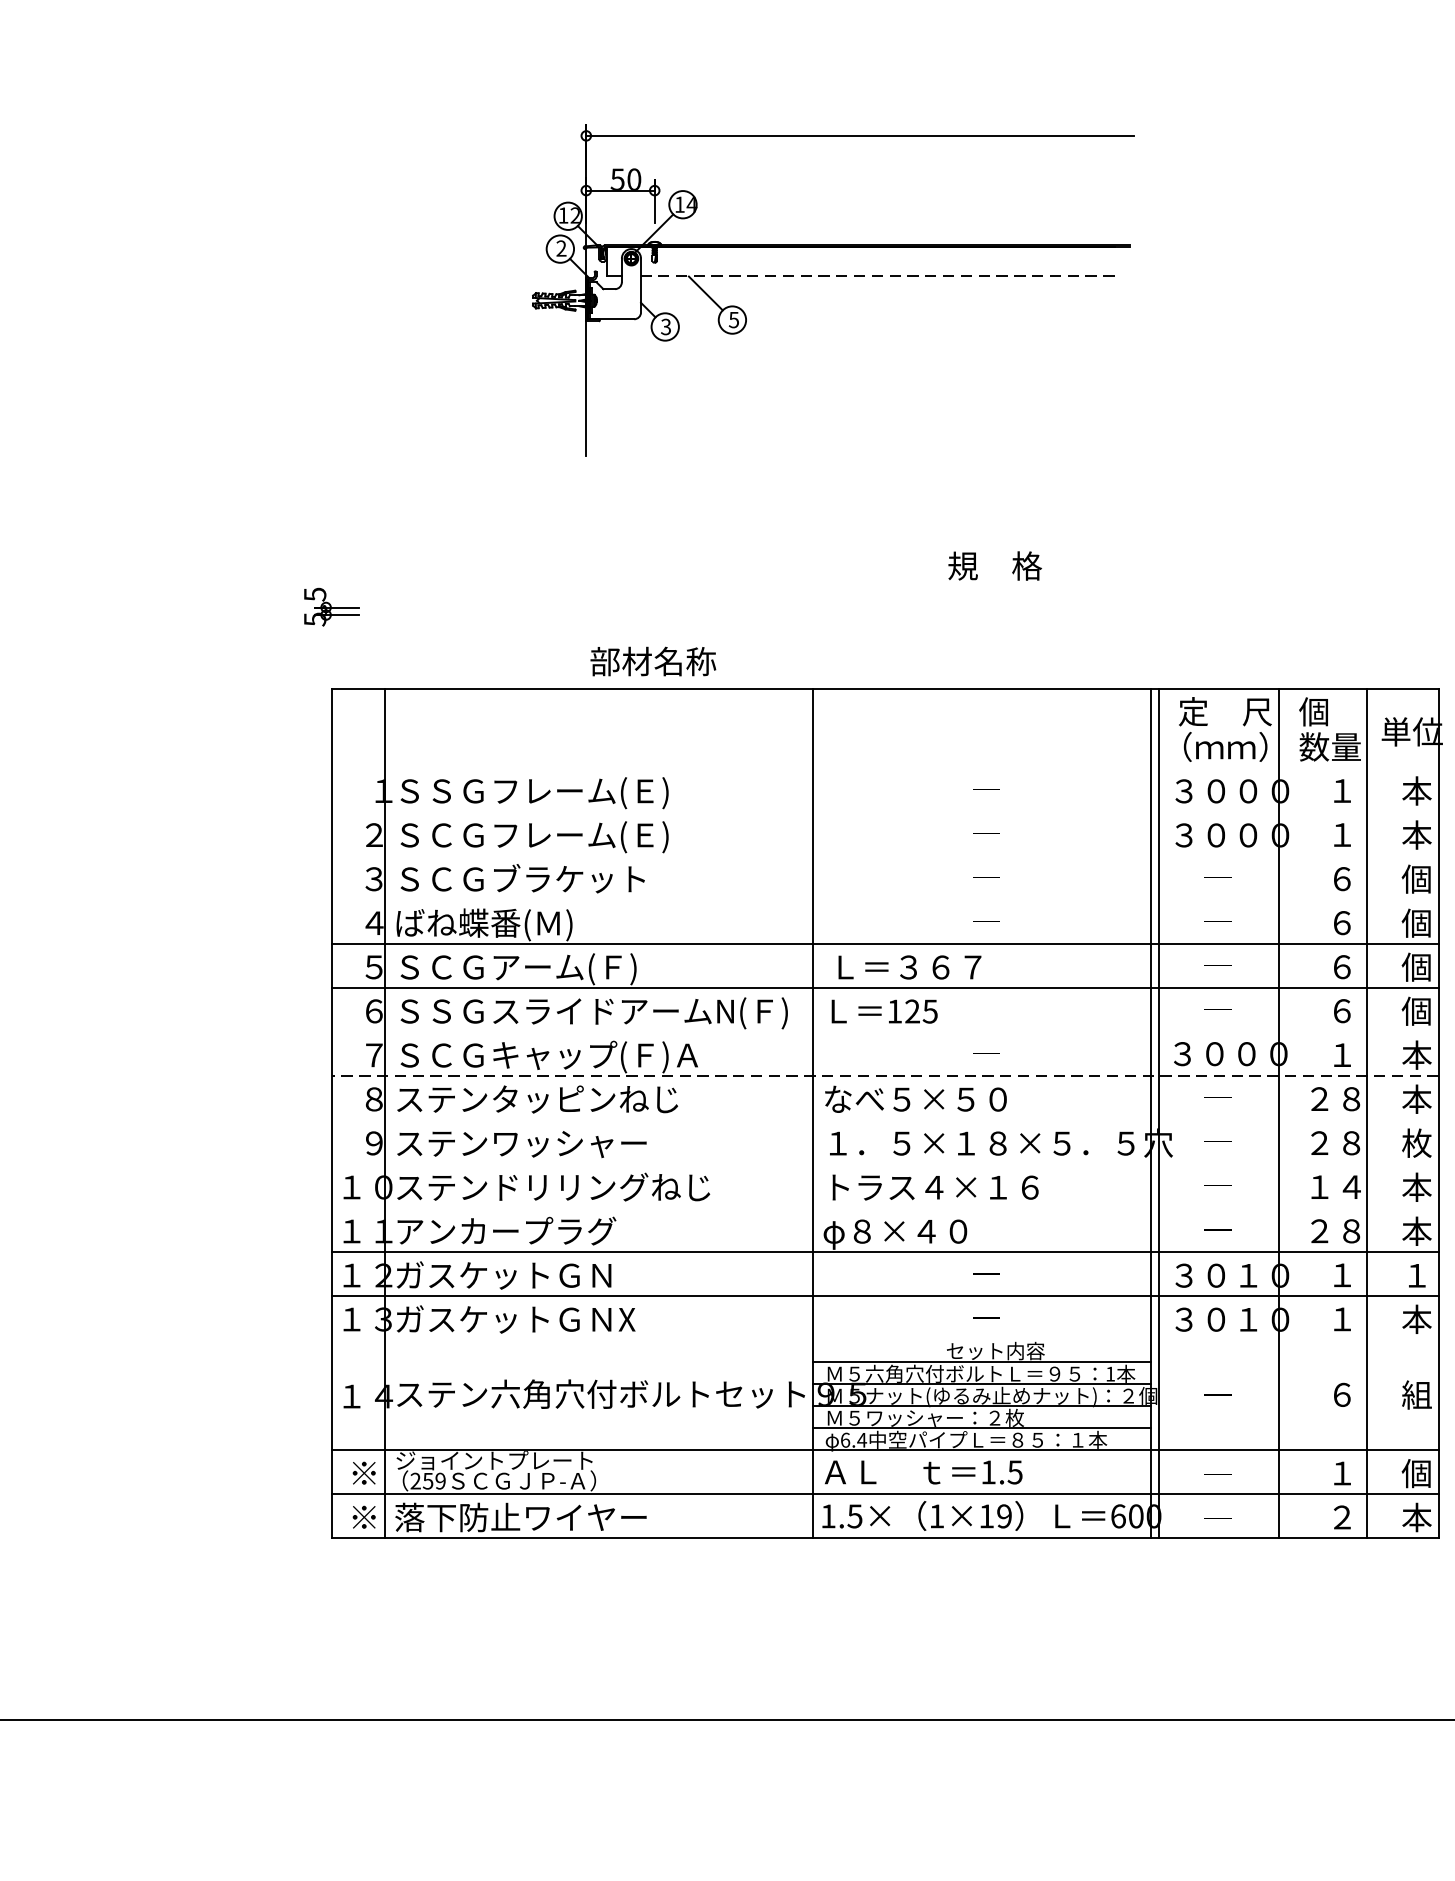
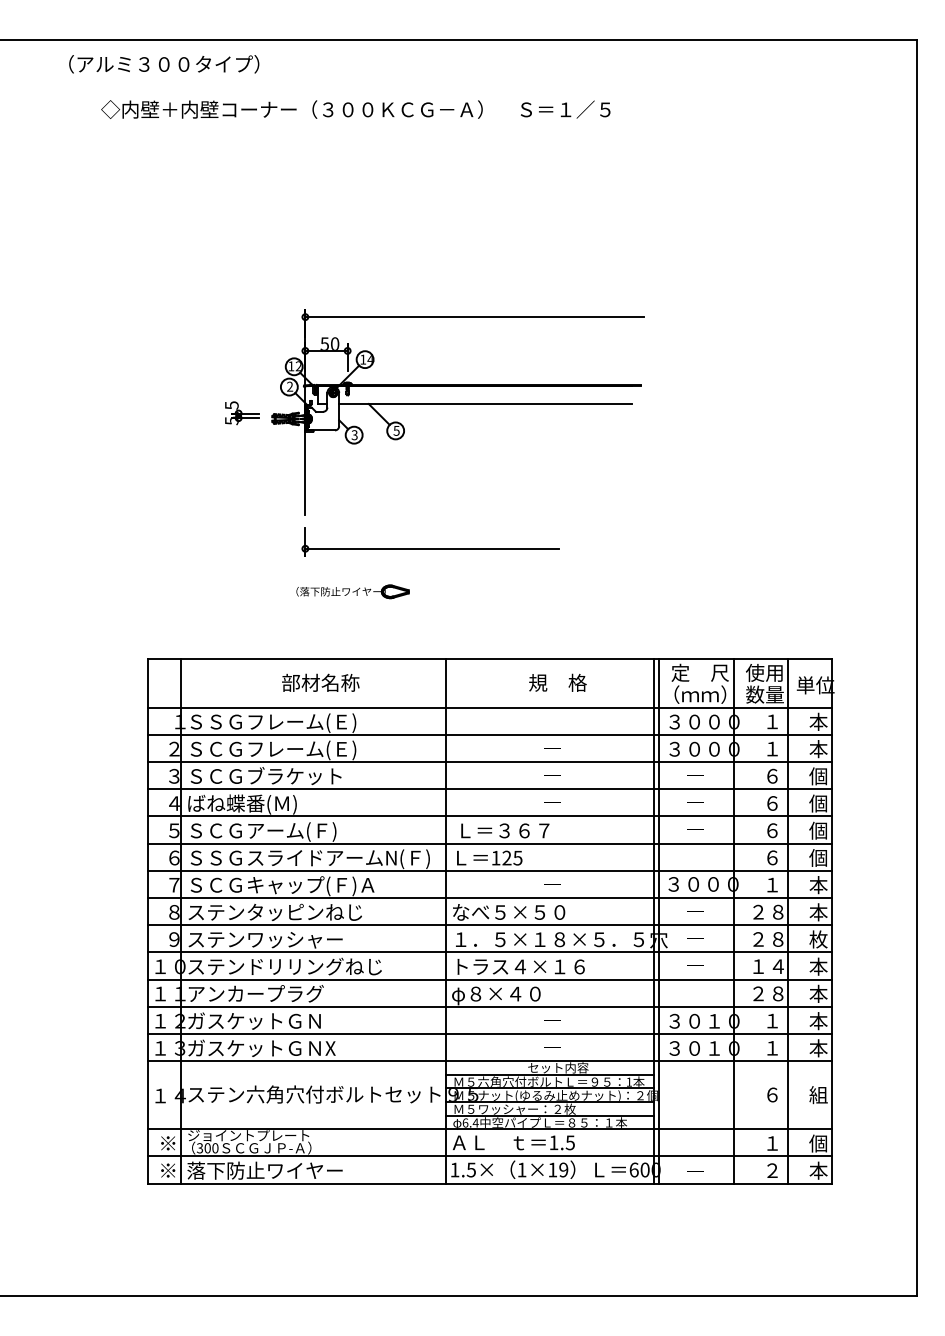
line: (876, 275) -> (484, 403), dashed -> solid
part: (788, 510) -> (430, 548), added
text: (994, 565) -> (557, 682), moved
part: (662, 579) -> (352, 591), added
part: (332, 607) -> (242, 413), moved
text: (652, 660) -> (320, 682), moved
text: (1329, 711) -> (764, 672), 個 -> 使用
line: (885, 767) -> (490, 707), added
line: (885, 811) -> (490, 734), added
line: (885, 856) -> (490, 762), added
line: (885, 900) -> (490, 789), added
line: (885, 1031) -> (490, 870), added
line: (885, 1076) -> (490, 898), dashed -> solid
line: (885, 1120) -> (490, 925), added
line: (885, 1164) -> (490, 952), added
line: (885, 1208) -> (490, 979), added
text: (1416, 1275) -> (818, 1021), １ -> 本
line: (885, 1340) -> (490, 1061), added
text: (427, 1481) -> (207, 1148), 259 -> 300

